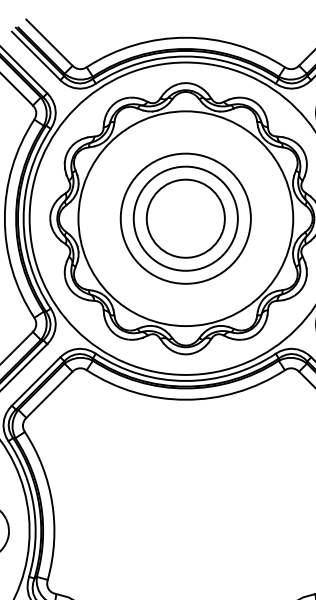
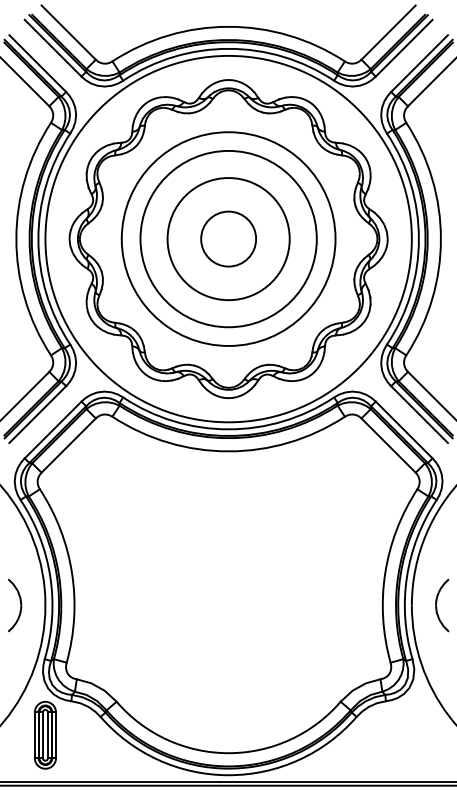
circle: (185, 218) -> (228, 238), size x0.6
circle: (185, 218) -> (228, 238), size x1.4
circle: (185, 219) -> (228, 239), size x0.7

